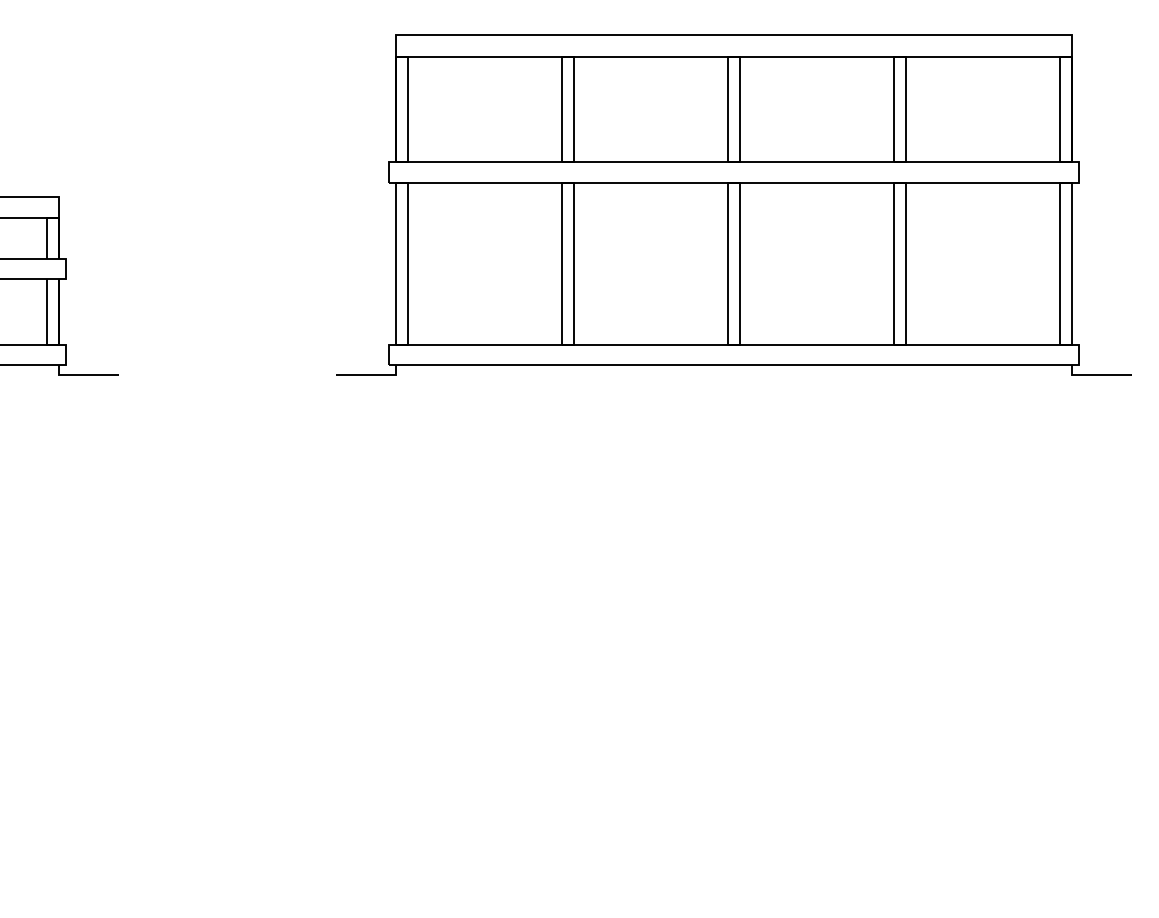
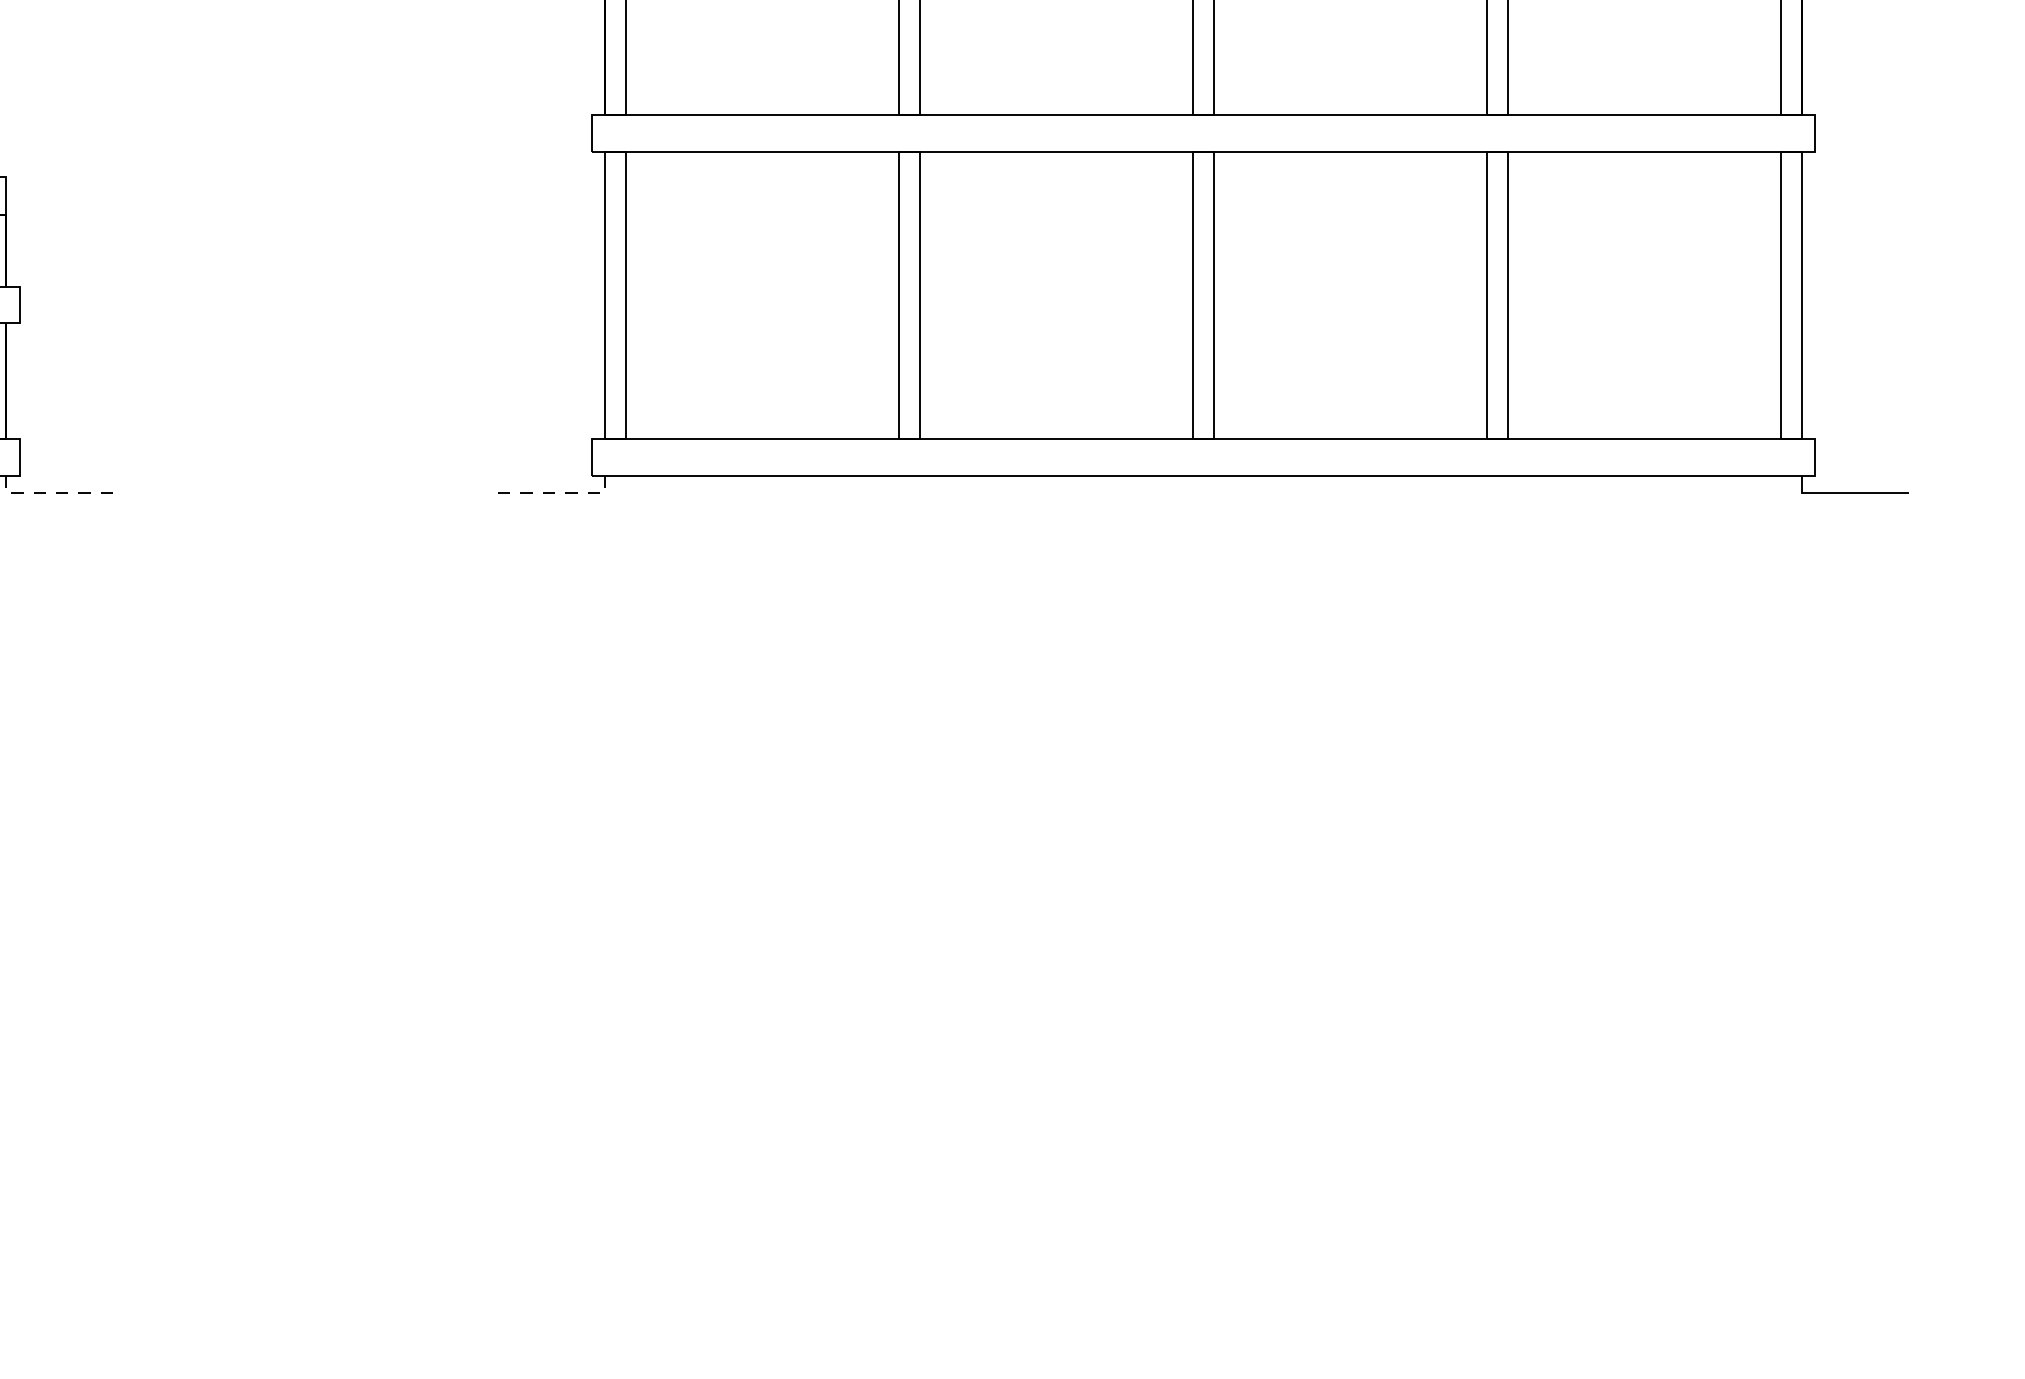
line: (83, 375) -> (50, 493), solid -> dashed
line: (371, 375) -> (560, 493), solid -> dashed

